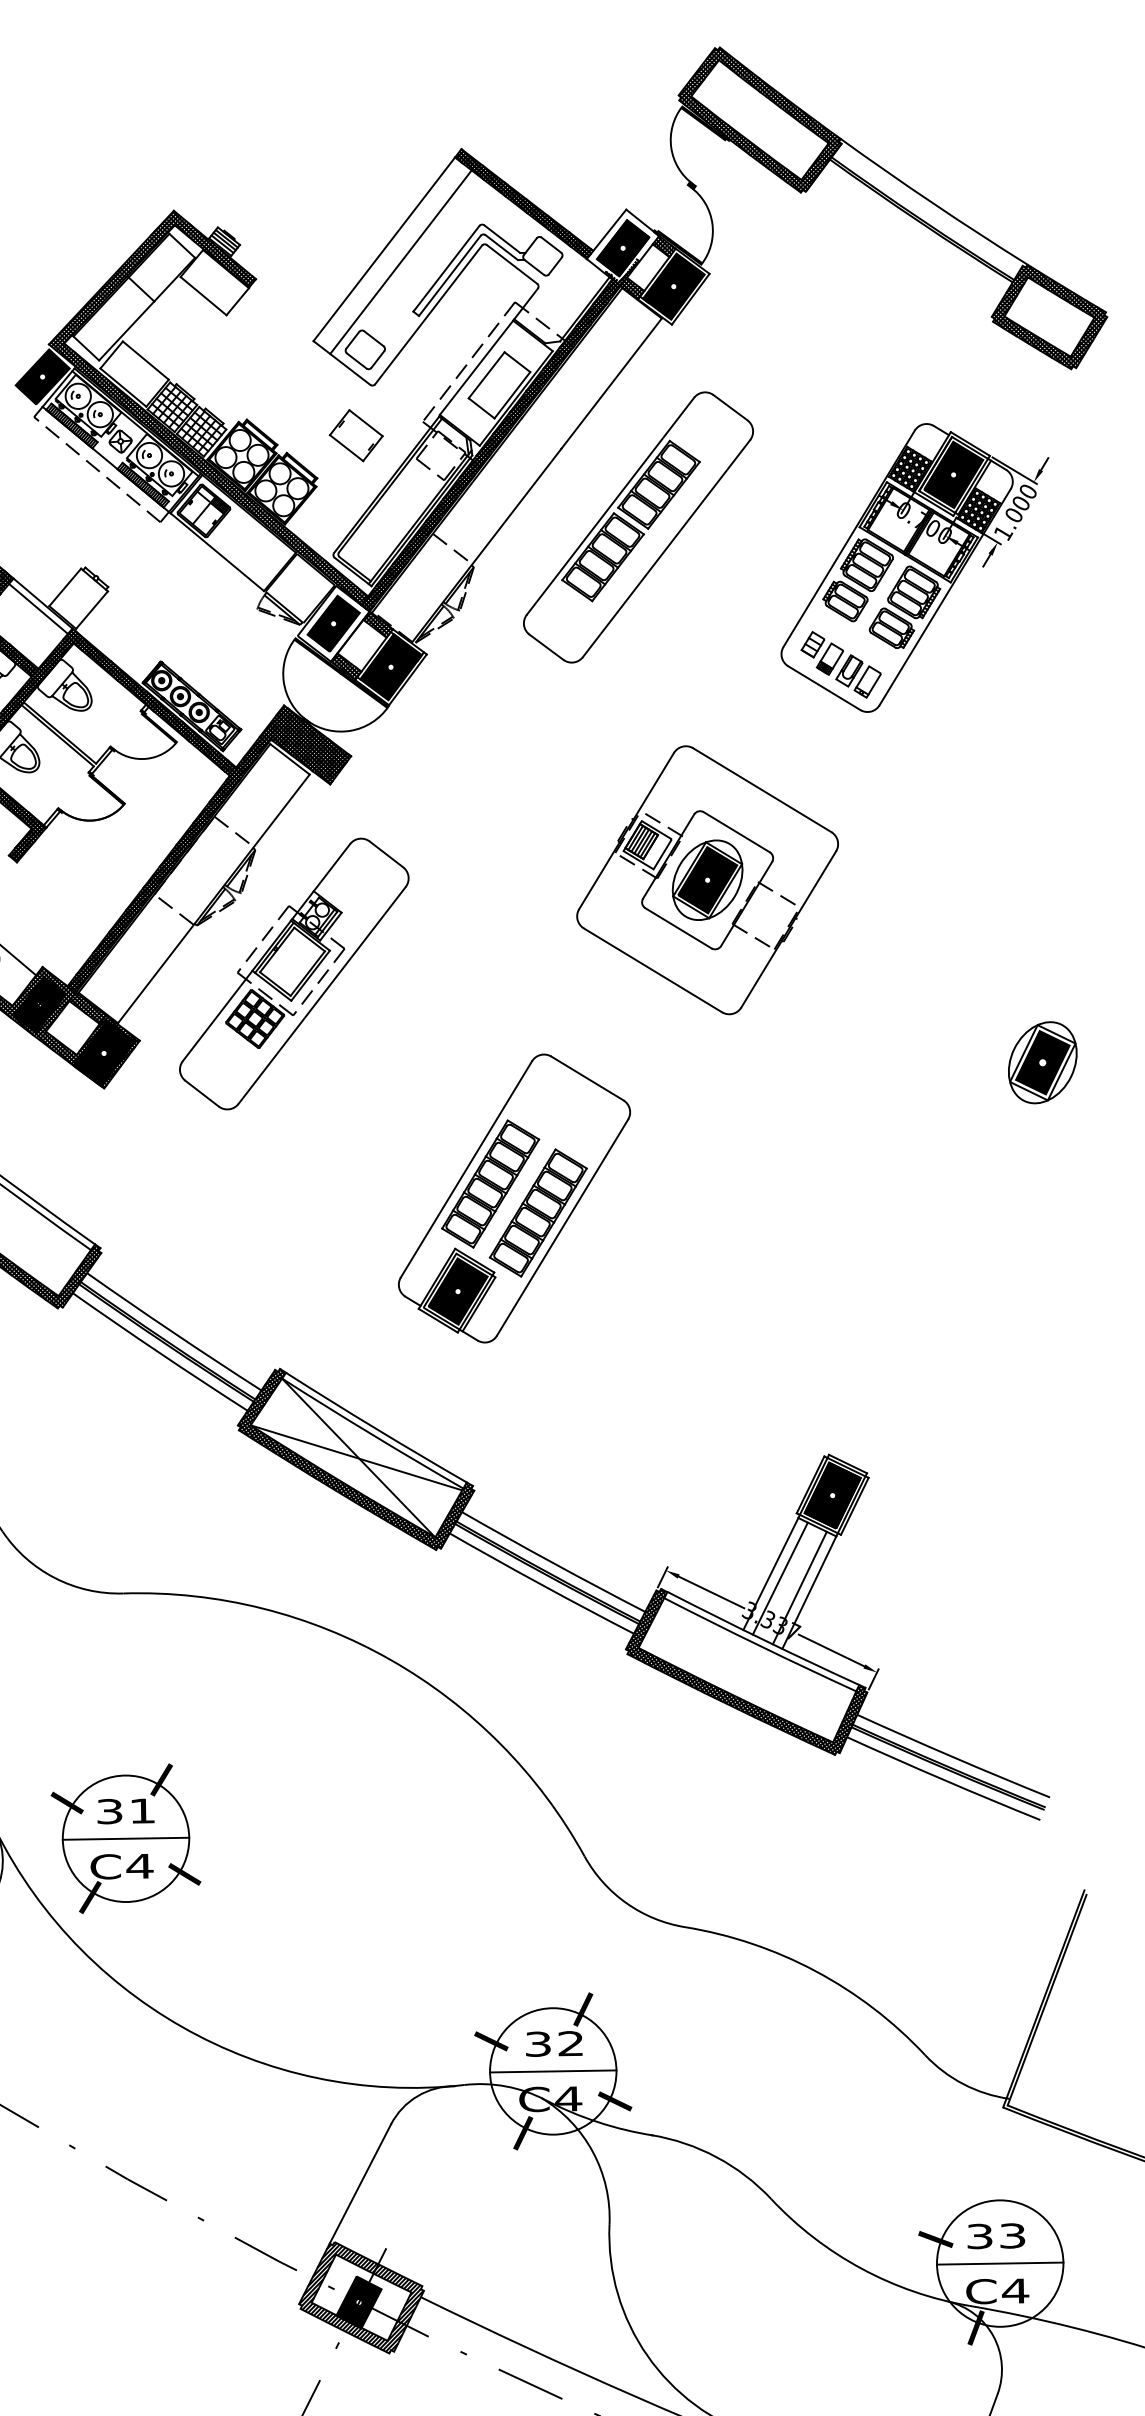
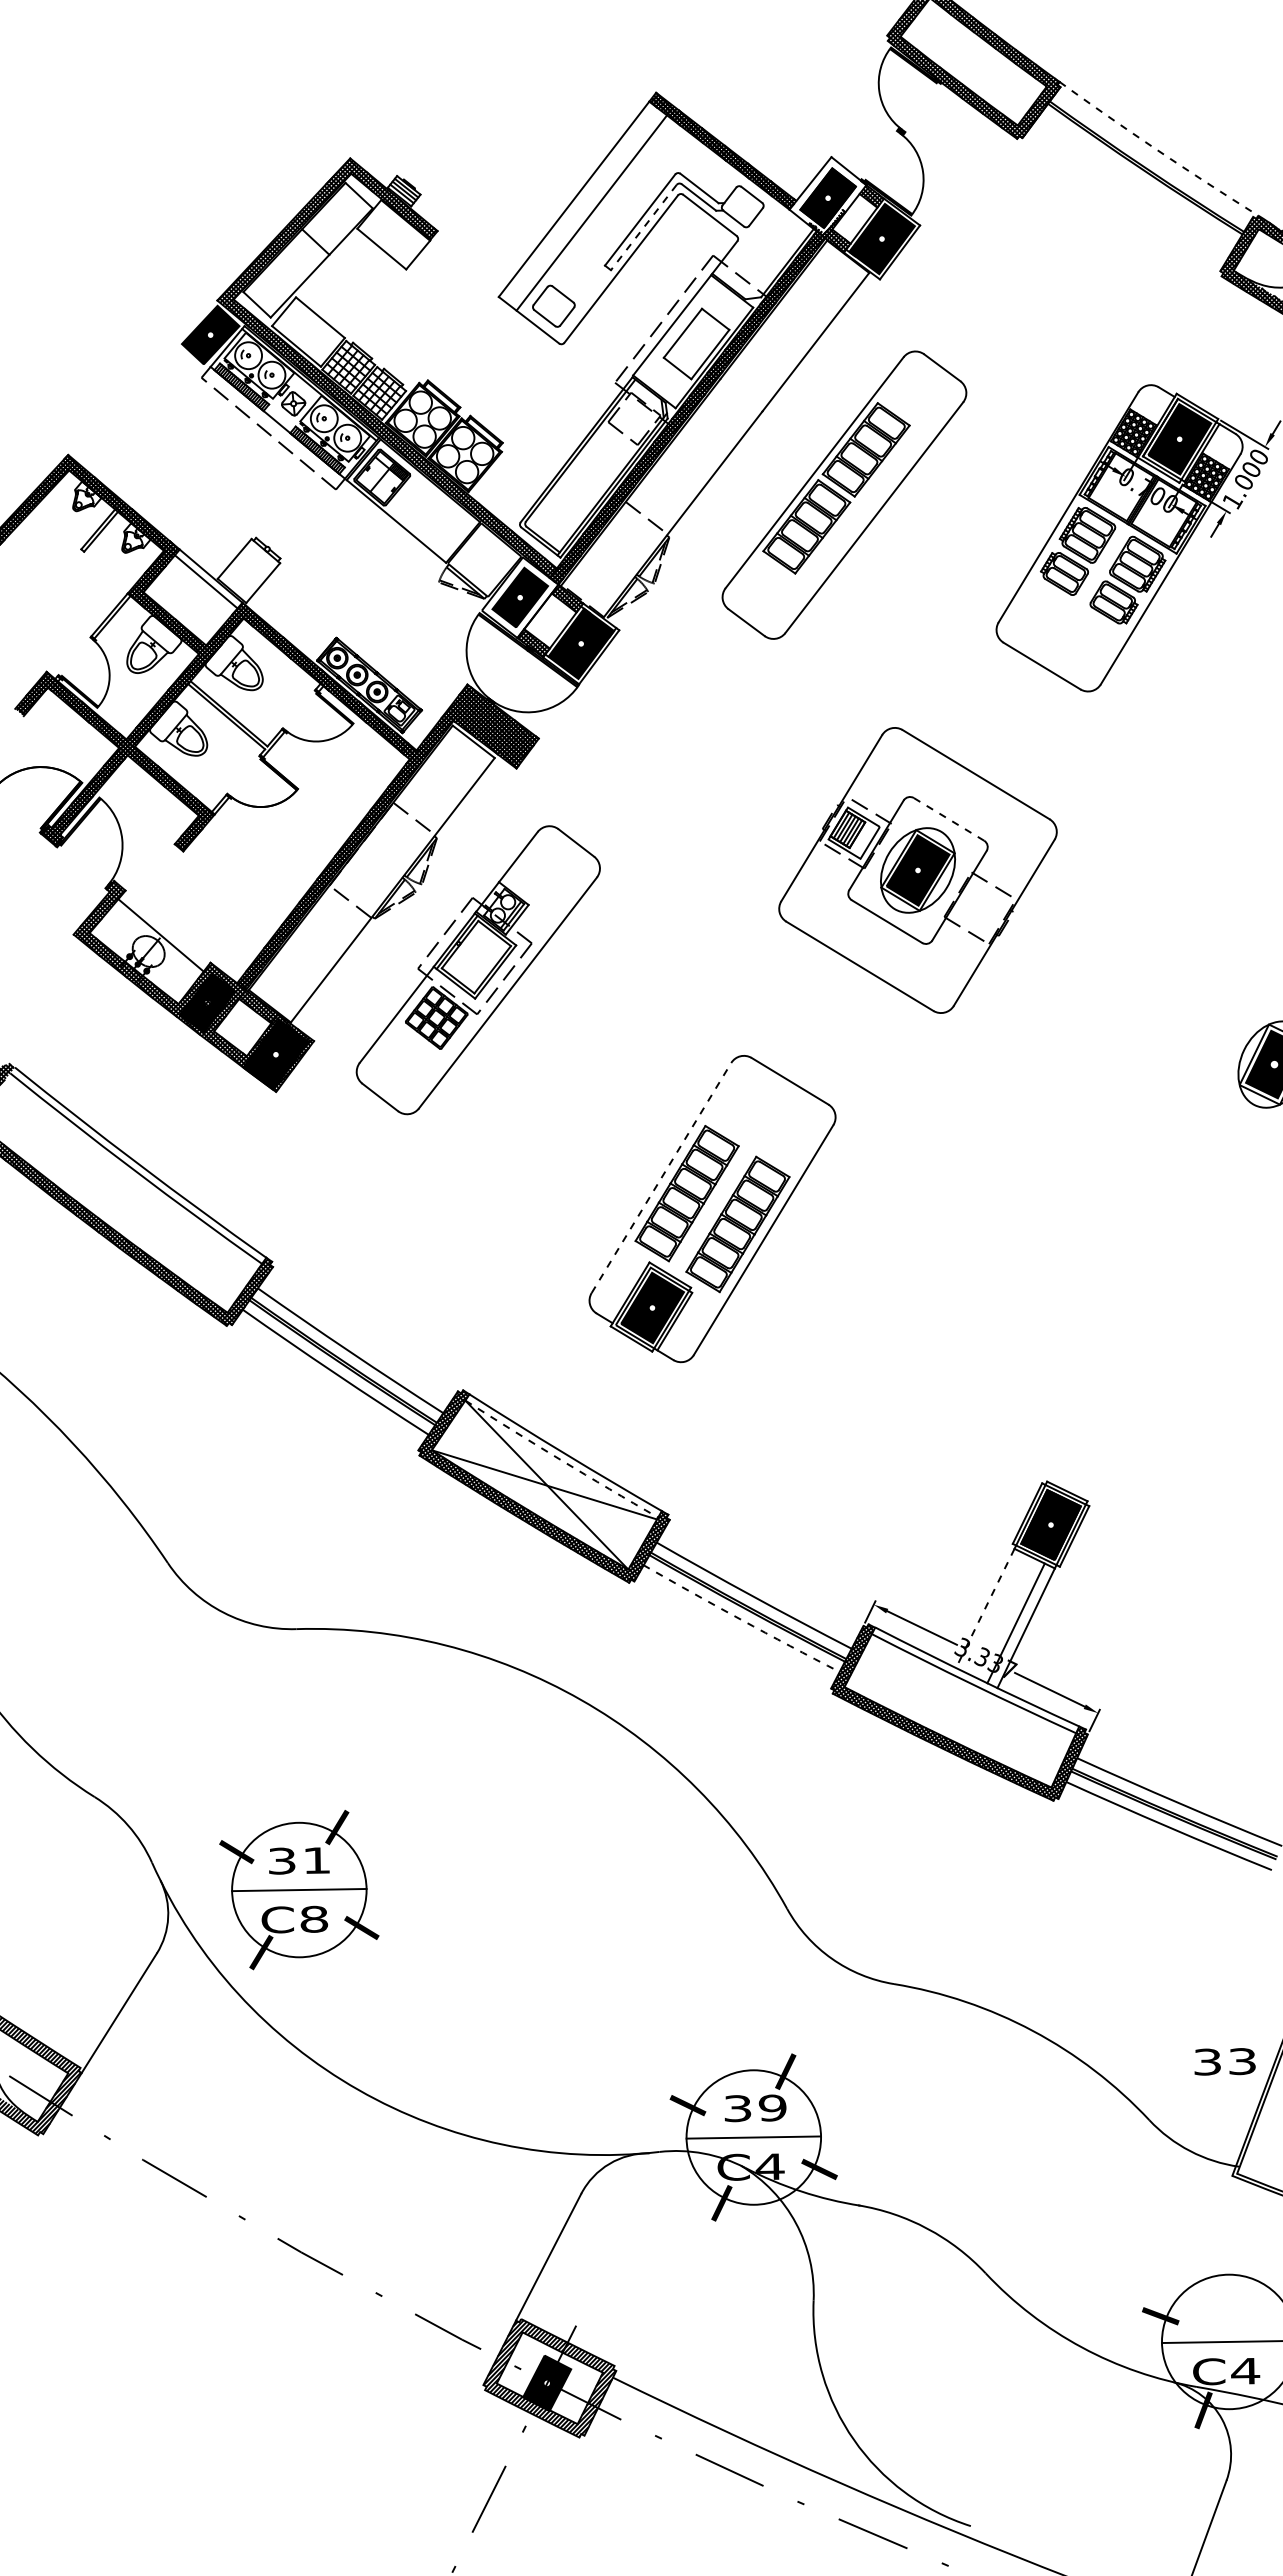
arc: (932, 203) -> (1157, 150), solid -> dashed
line: (449, 275) -> (643, 227), solid -> dashed
part: (356, 435) -> (544, 397), removed
part: (840, 665) -> (1059, 641), removed
line: (737, 832) -> (949, 819), solid -> dashed
line: (466, 1168) -> (661, 1177), solid -> dashed
arc: (372, 1434) -> (561, 1460), solid -> dashed
line: (771, 1574) -> (985, 1608), solid -> dashed
line: (780, 1577) -> (995, 1612), removed
arc: (540, 1584) -> (740, 1619), solid -> dashed
text: (139, 1865) -> (313, 1918), C4 -> C8
text: (570, 2043) -> (772, 2107), 32 -> 39
text: (995, 2235) -> (1224, 2061), moved

